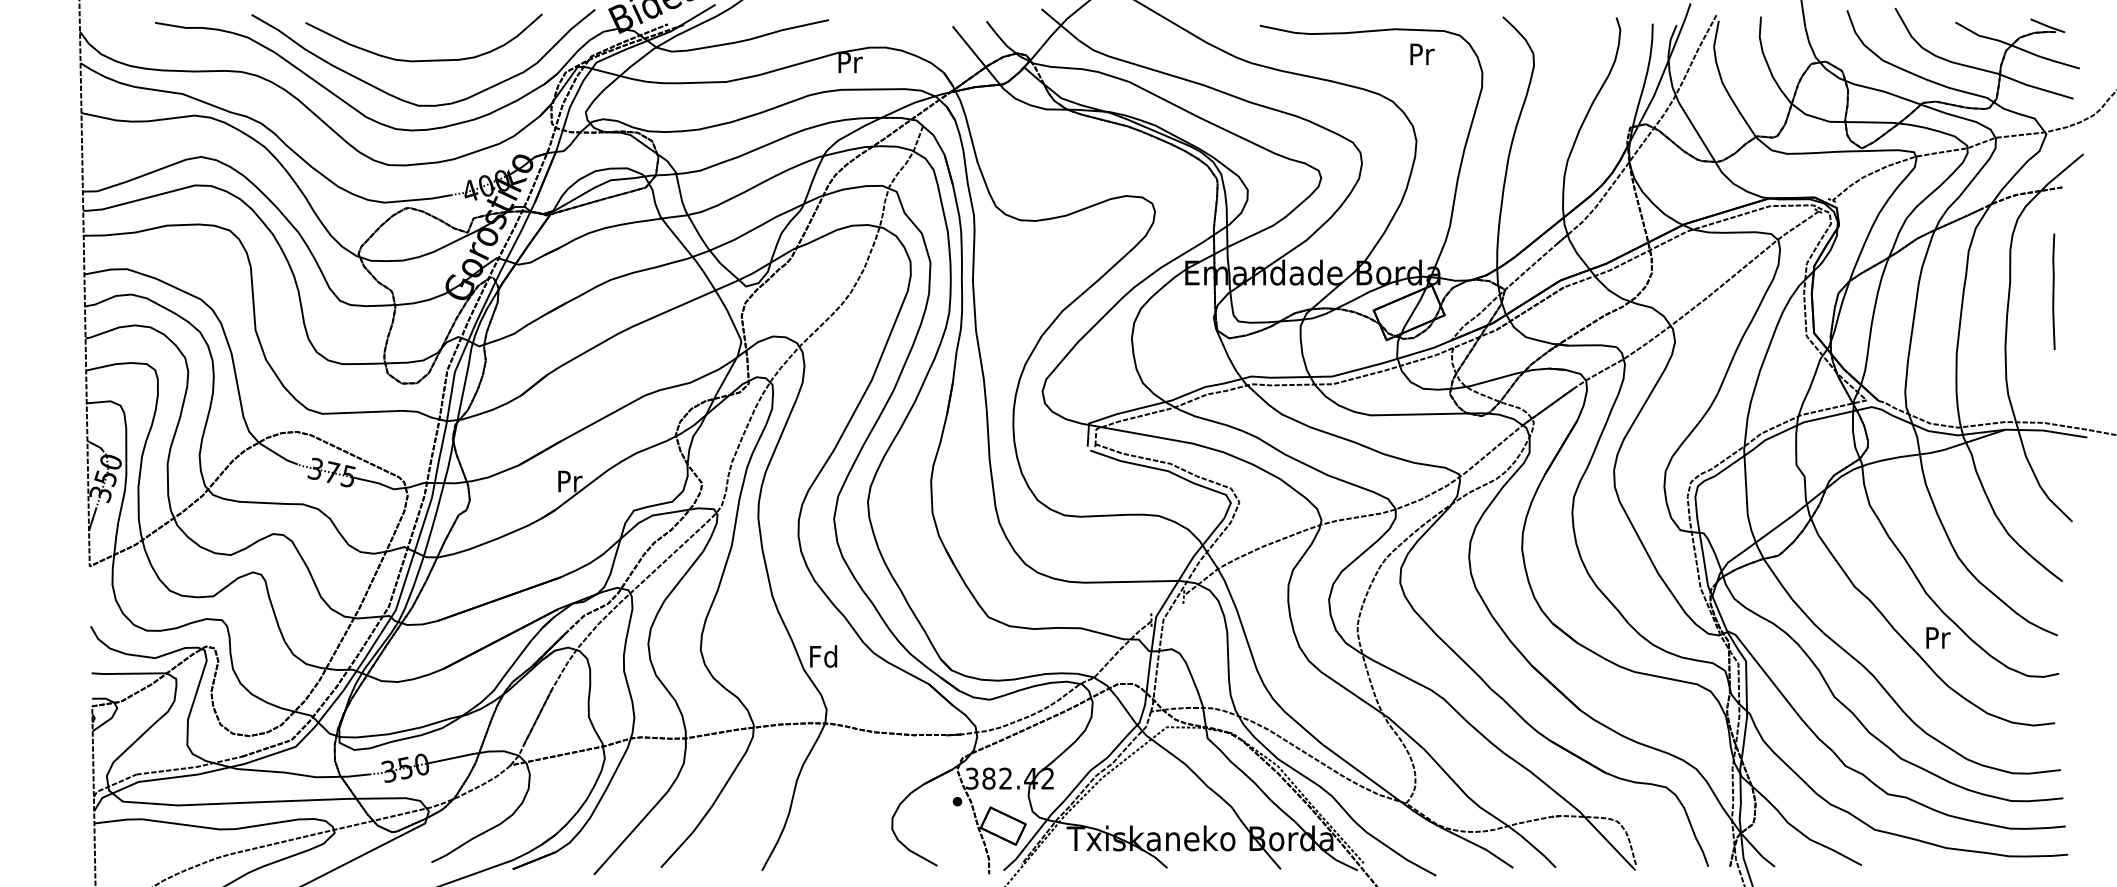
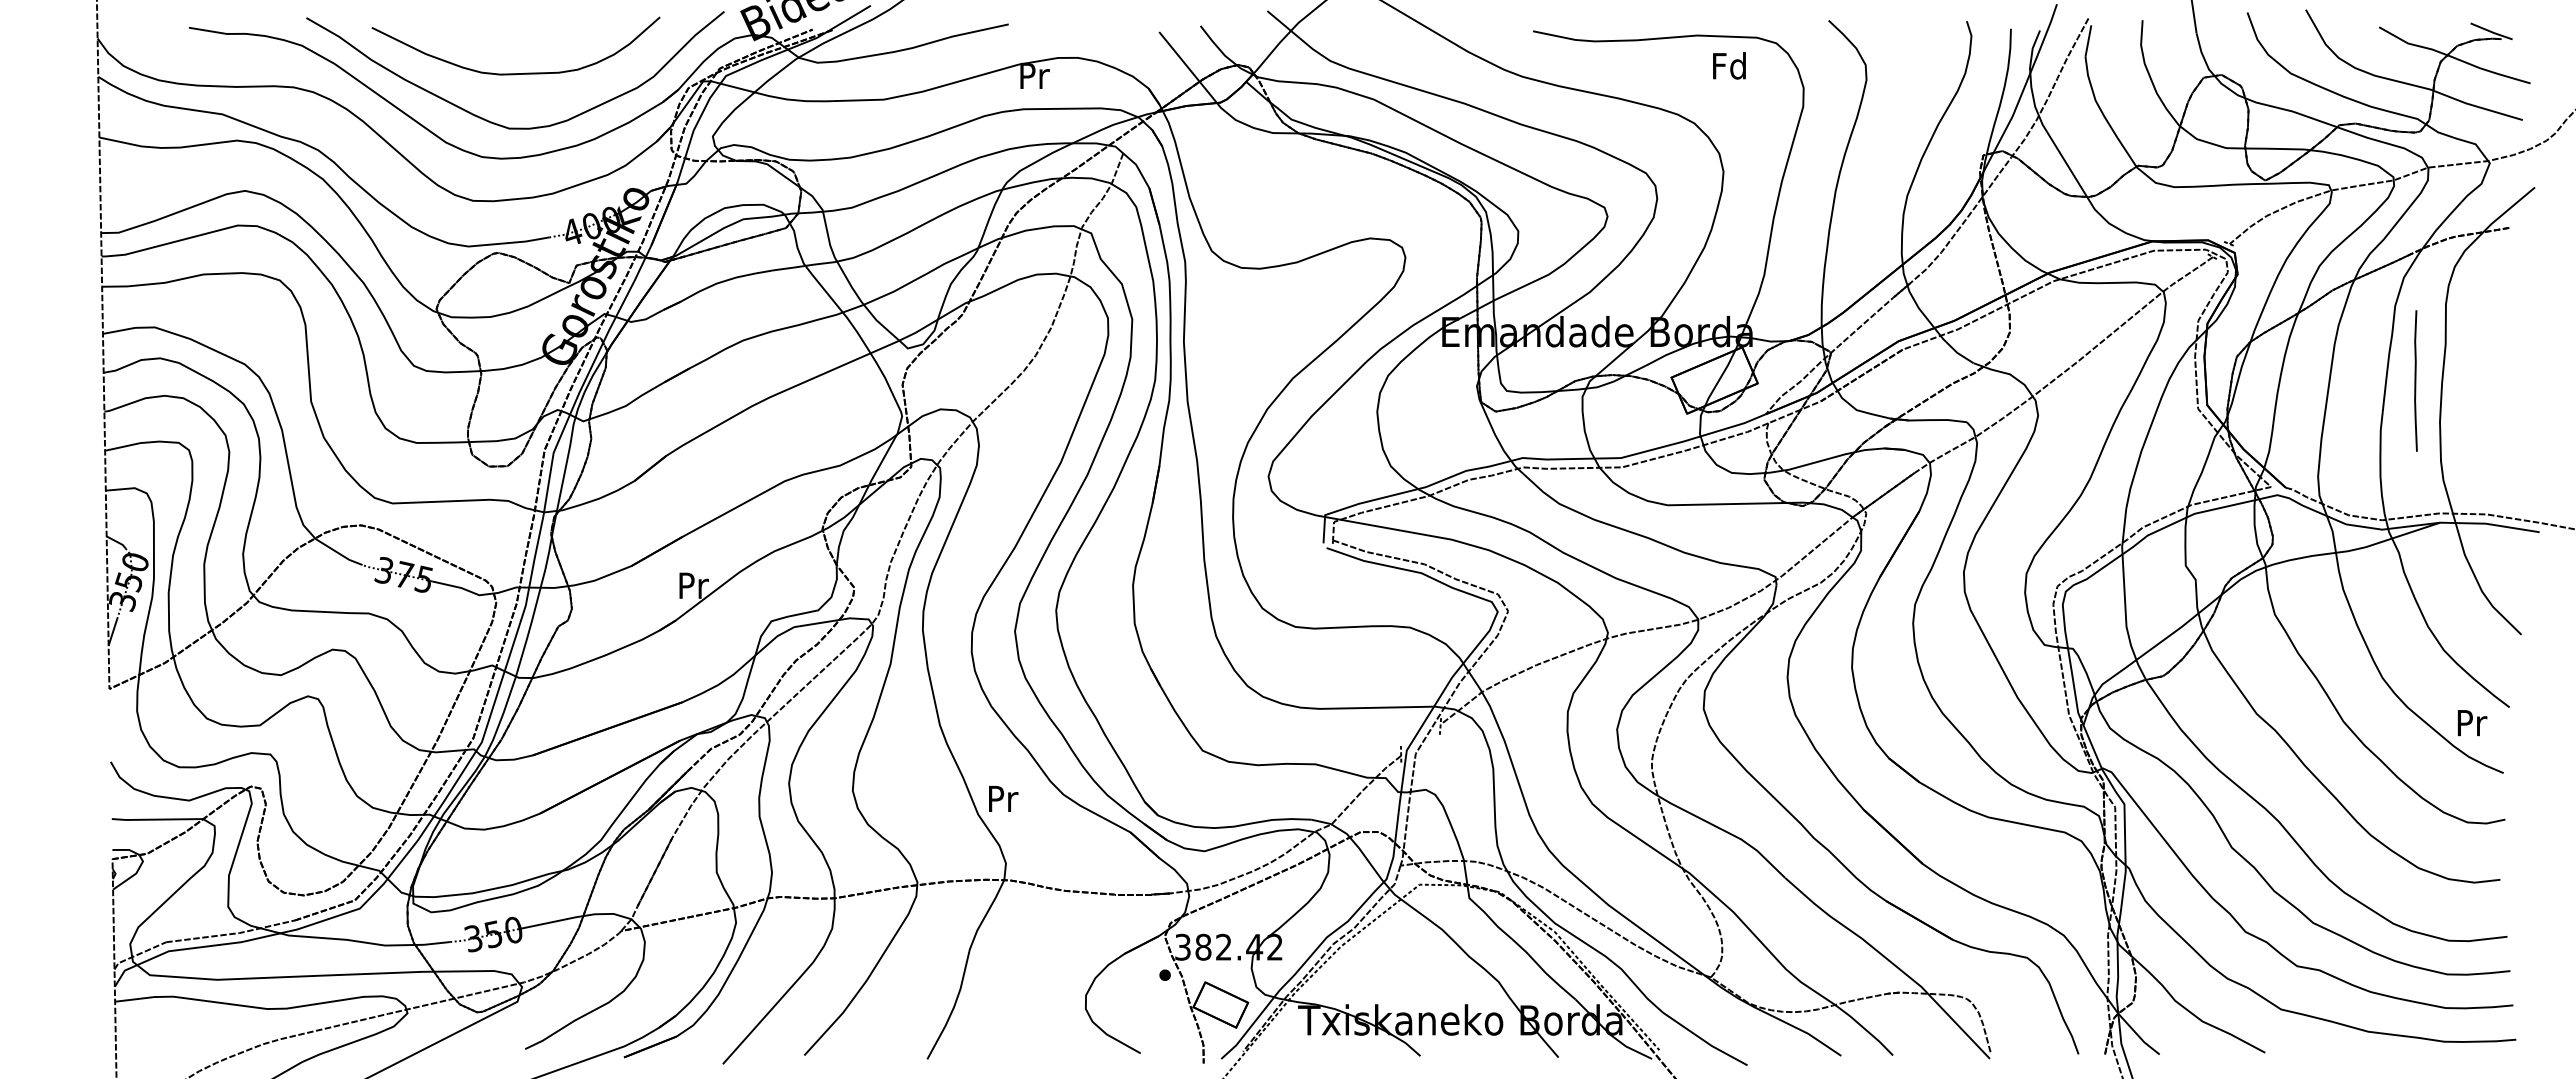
text: (1421, 53) -> (1729, 65), Pr -> Fd
line: (2053, 291) -> (2415, 380), moved
text: (1938, 638) -> (2472, 723), moved
text: (822, 656) -> (1001, 798), Fd -> Pr

